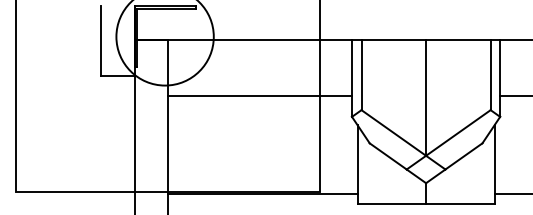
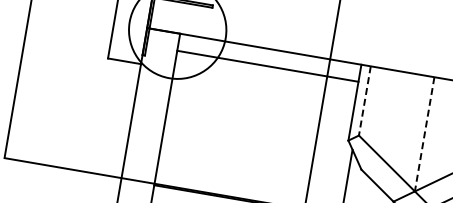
line: (361, 75) -> (364, 101), solid -> dashed
line: (260, 96) -> (268, 66), moved
line: (426, 97) -> (425, 134), solid -> dashed

